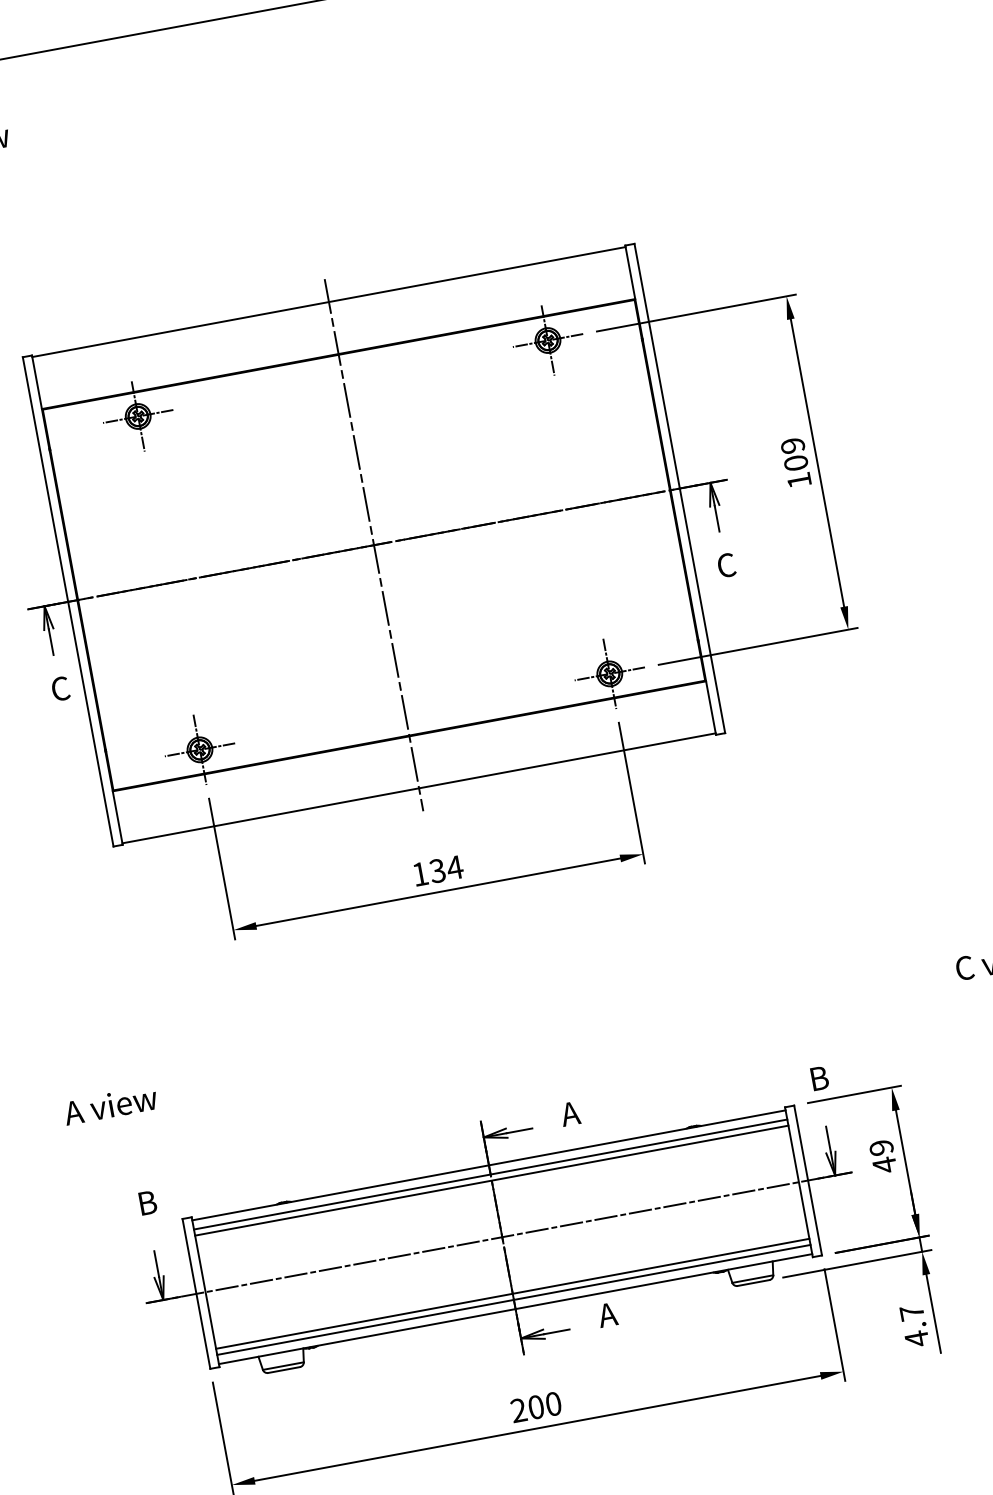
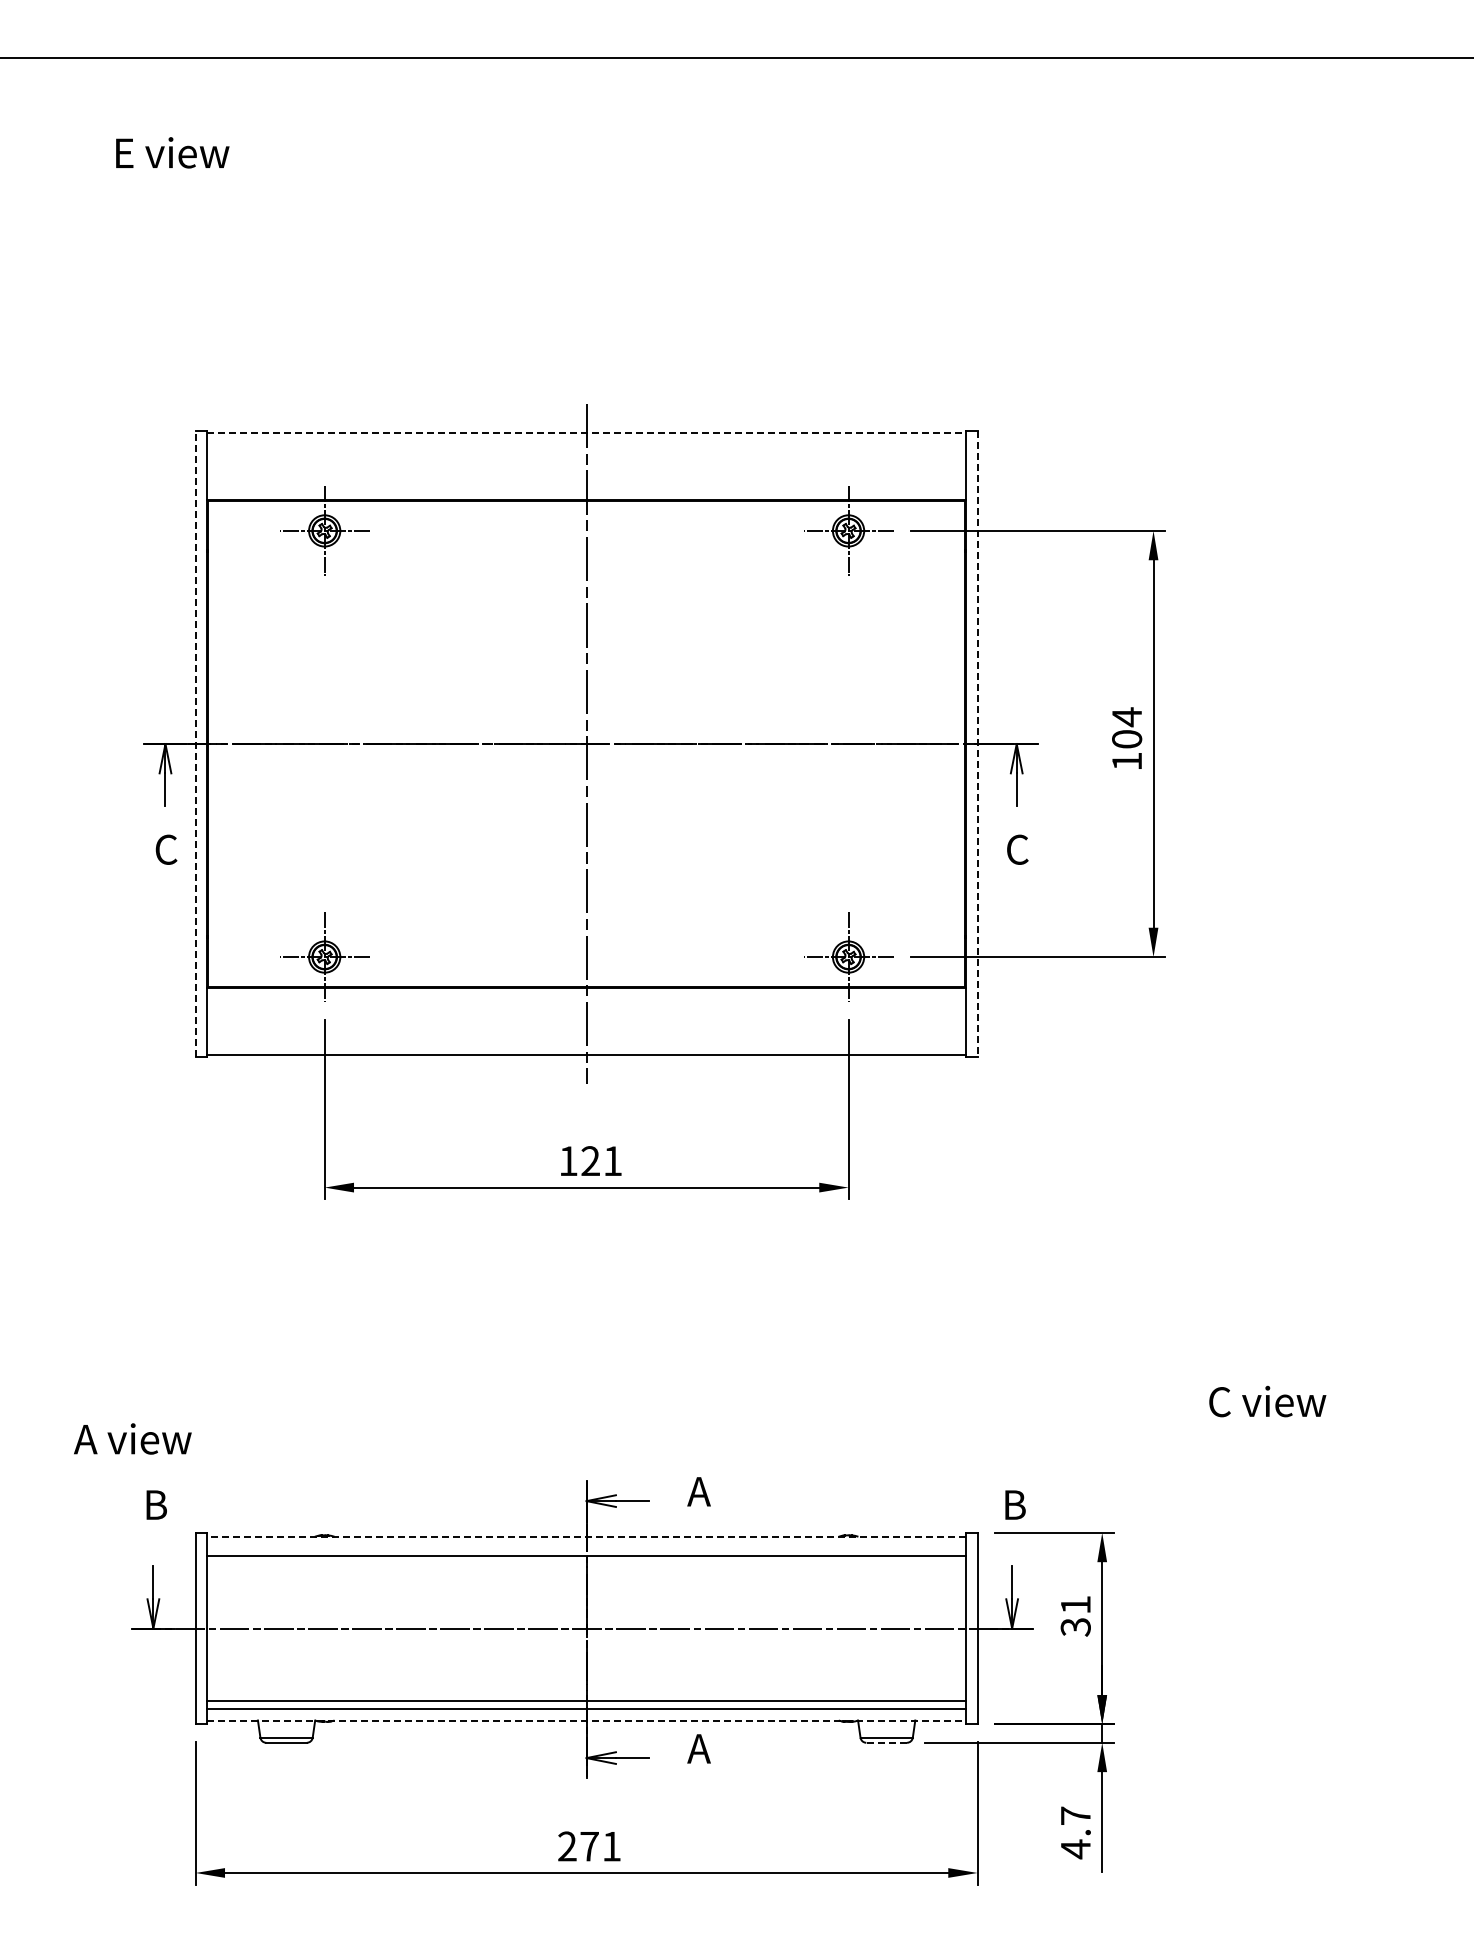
line: (329, 302) -> (587, 433), solid -> dashed
text: (793, 446) -> (1127, 717), 109 -> 104
line: (679, 488) -> (977, 744), solid -> dashed
line: (68, 602) -> (195, 744), solid -> dashed
text: (446, 869) -> (601, 1161), 134 -> 121
text: (110, 1105) -> (132, 1438), moved
text: (882, 1156) -> (1075, 1616), 49 -> 31
line: (488, 1165) -> (586, 1536), solid -> dashed
line: (490, 1174) -> (586, 1548), removed
line: (753, 1282) -> (886, 1742), solid -> dashed
line: (516, 1308) -> (587, 1720), solid -> dashed
text: (544, 1405) -> (600, 1846), 200 -> 271

